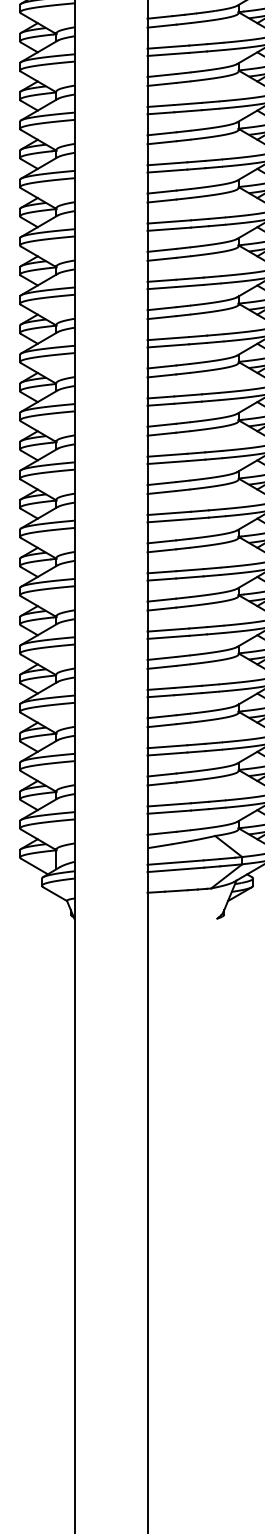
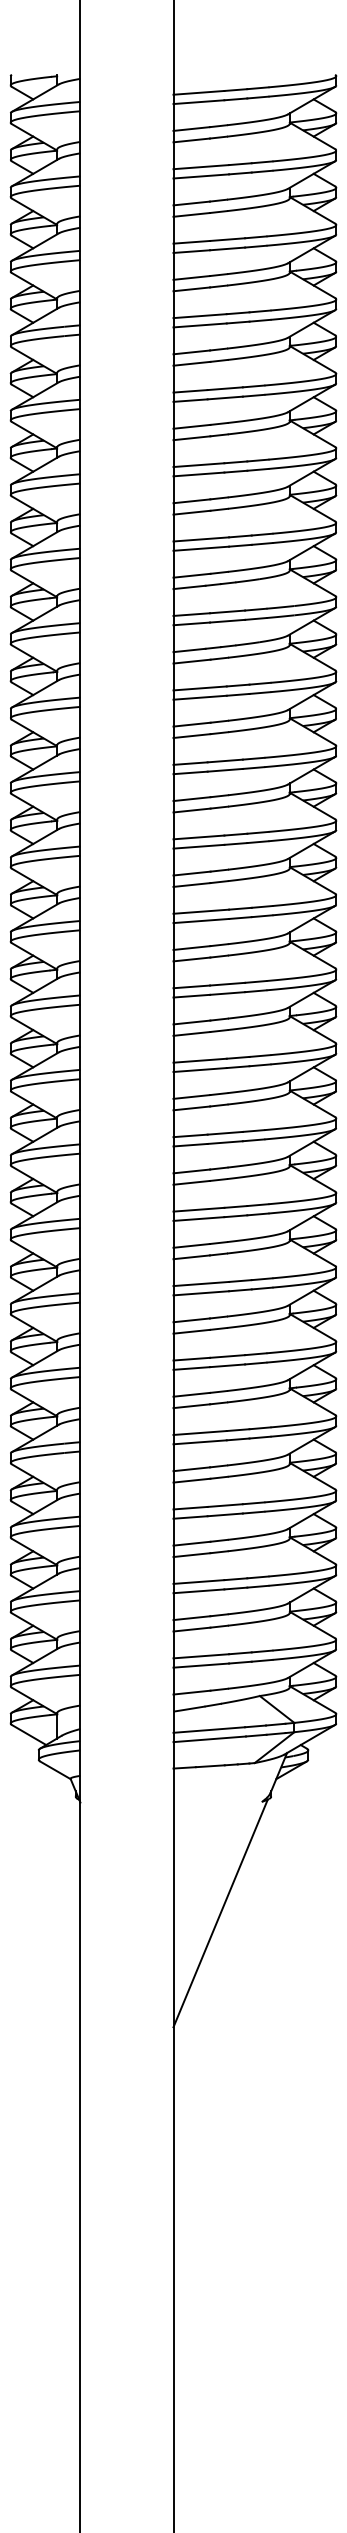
line: (184, 1006) -> (220, 1913), added

